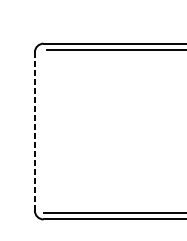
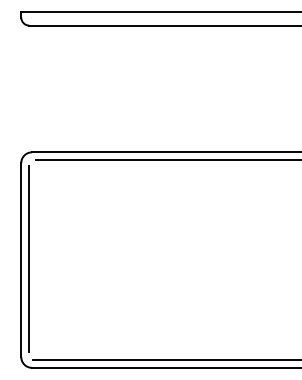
line: (41, 130) -> (29, 258), added
line: (35, 131) -> (21, 260), dashed -> solid

